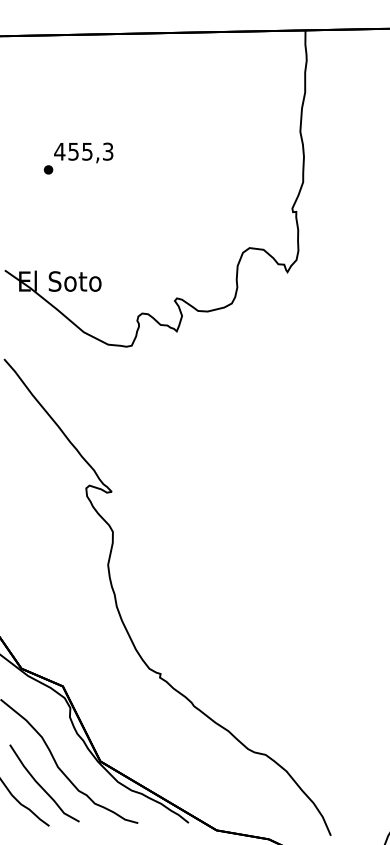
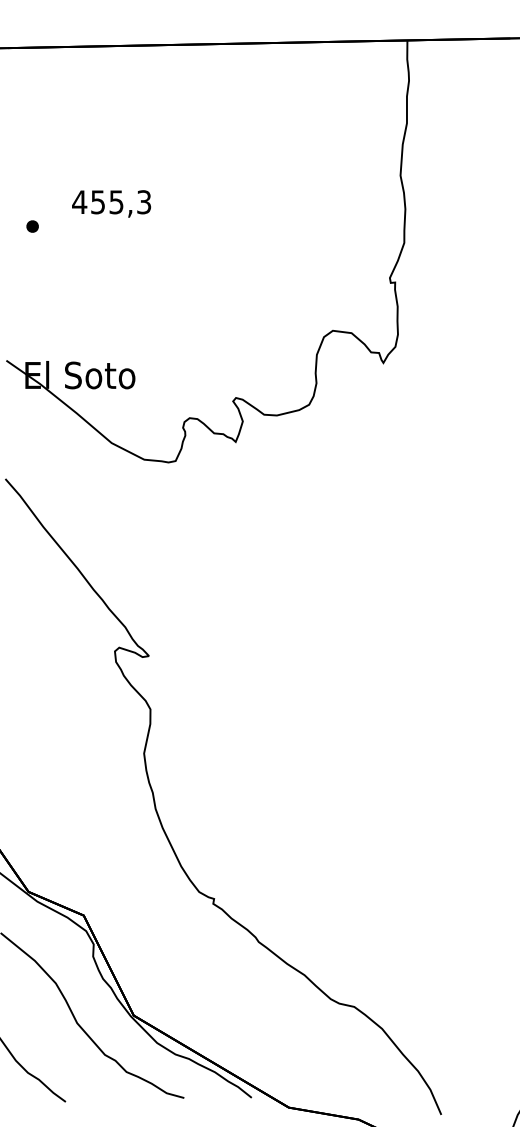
part: (48, 169) -> (32, 225), moved
curve: (41, 785) -> (55, 1047), removed

